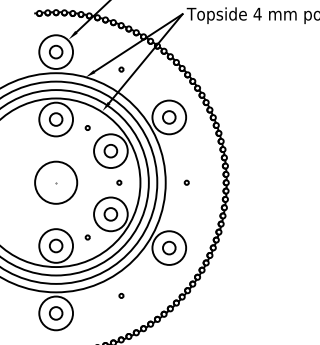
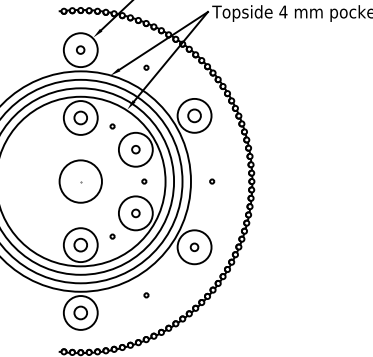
circle: (55, 51) -> (80, 49), size x0.6
circle: (110, 150) -> (135, 149), size x0.6
circle: (110, 214) -> (135, 213), size x0.6
circle: (169, 248) -> (194, 247), size x0.6

